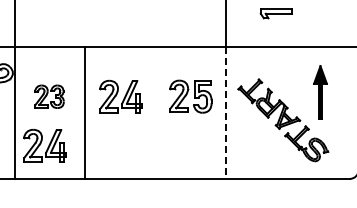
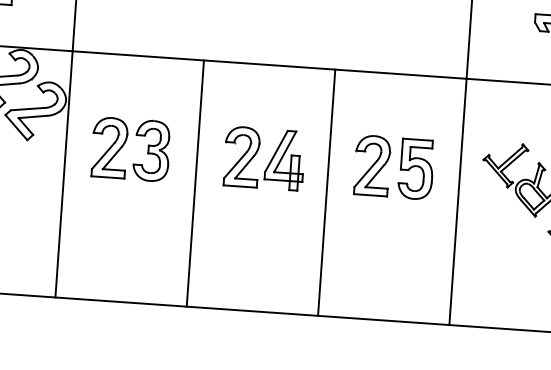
part: (49, 96) -> (131, 148), size x1.43
line: (155, 112) -> (326, 192), added
line: (226, 113) -> (458, 203), dashed -> solid
part: (44, 145) -> (115, 239), removed

